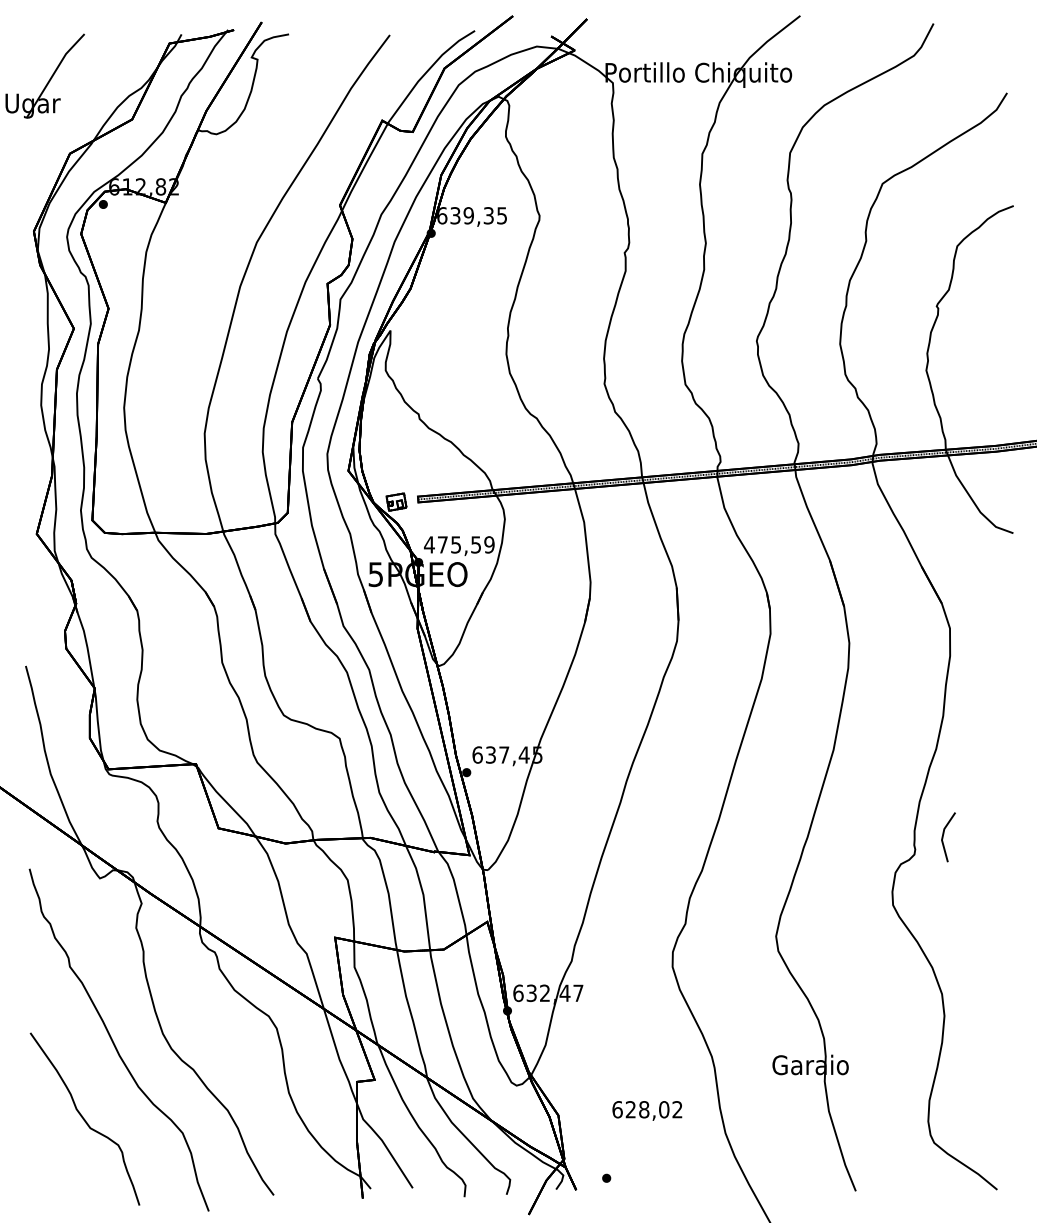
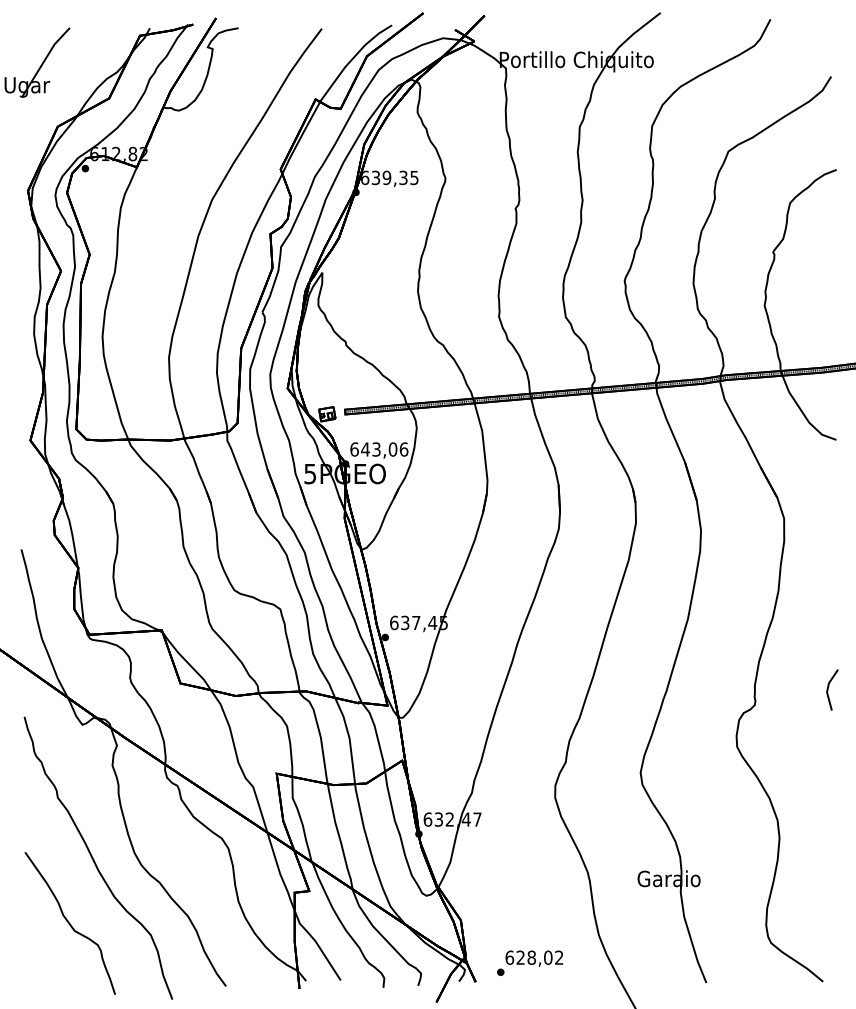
text: (459, 544) -> (379, 449), 475,59 -> 643,06
line: (944, 834) -> (829, 687), moved
text: (647, 1110) -> (534, 958), moved

